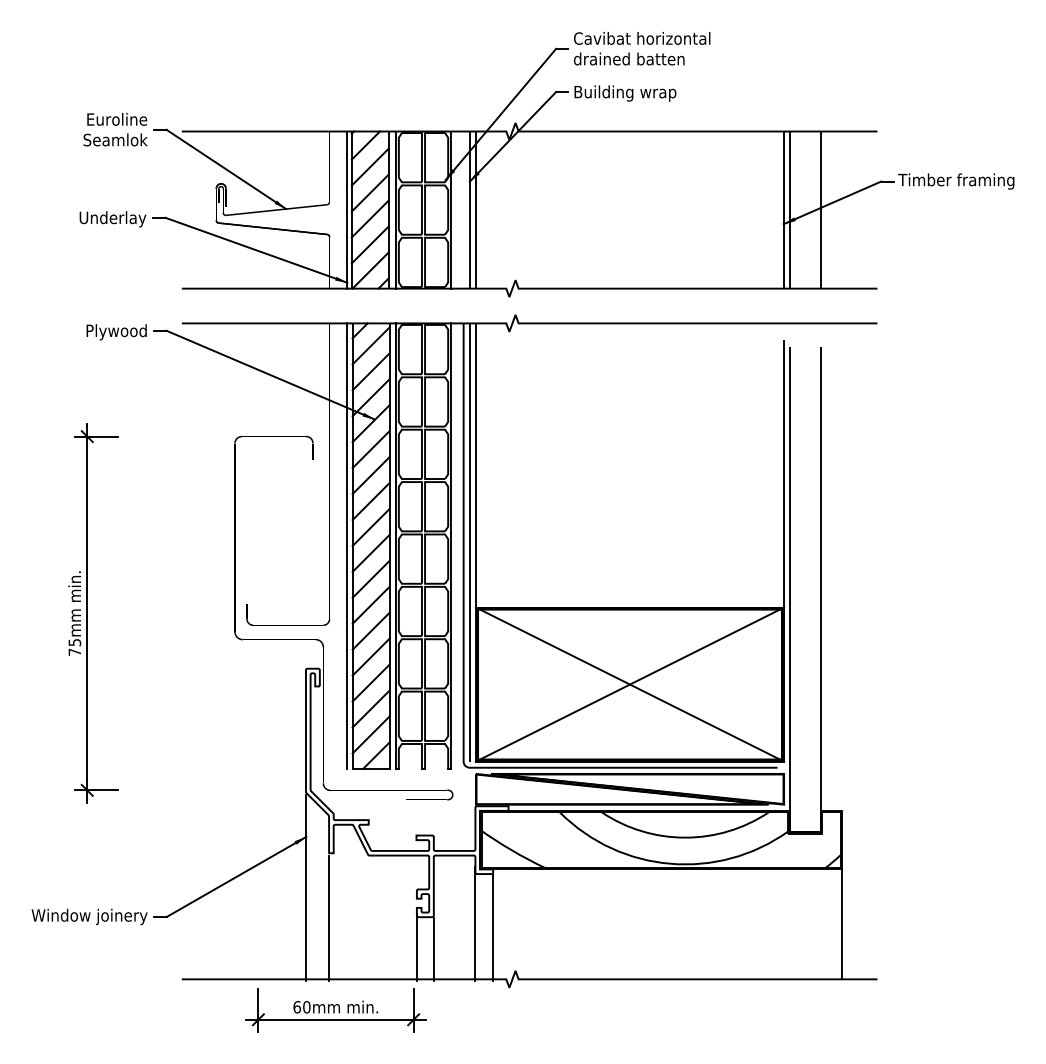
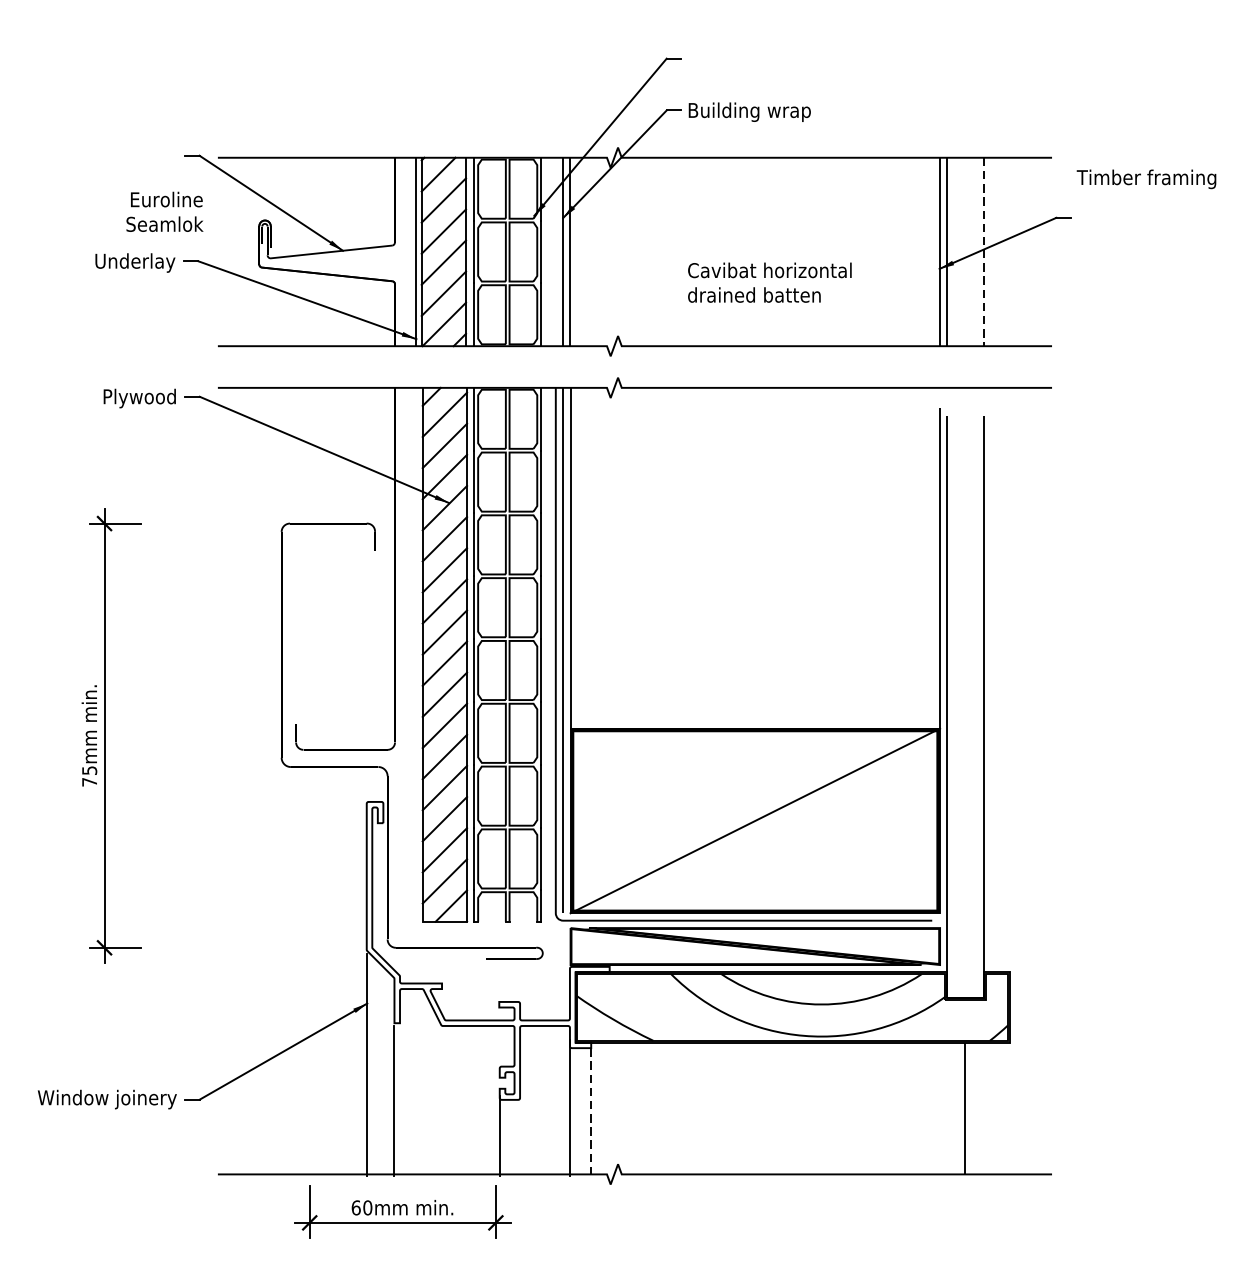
text: (642, 48) -> (770, 282), moved
text: (115, 129) -> (164, 211), moved
text: (956, 181) -> (1146, 179), moved
line: (820, 210) -> (983, 252), solid -> dashed
line: (347, 545) -> (416, 654), removed
line: (629, 684) -> (754, 820), removed
line: (841, 924) -> (964, 1108), moved
line: (493, 927) -> (591, 1112), solid -> dashed
line: (433, 948) -> (519, 1137), removed

